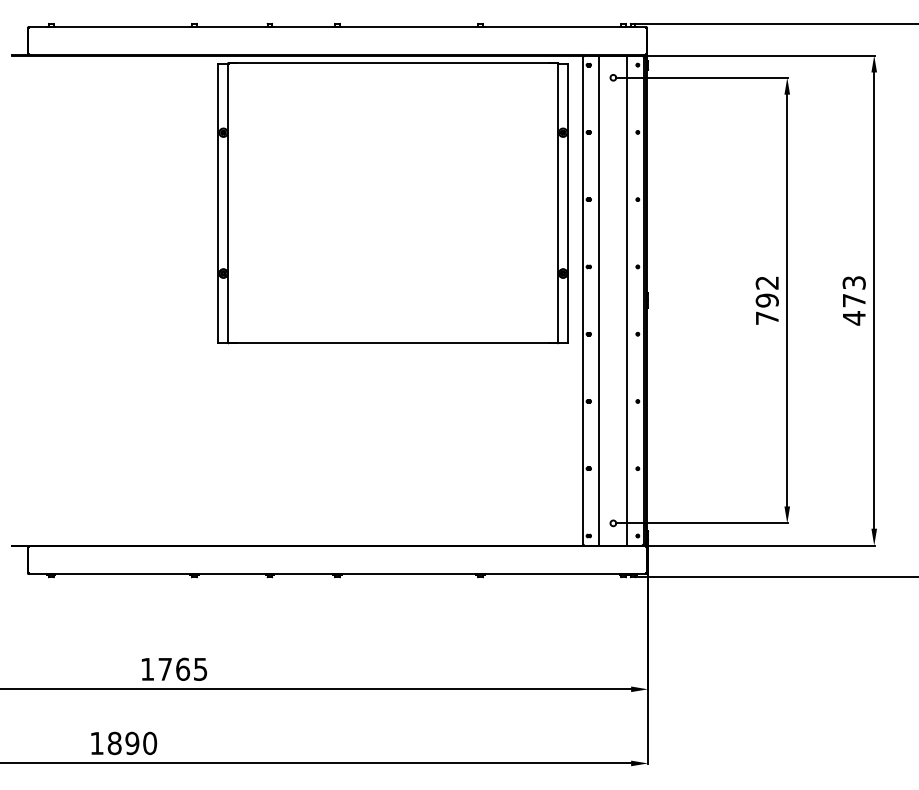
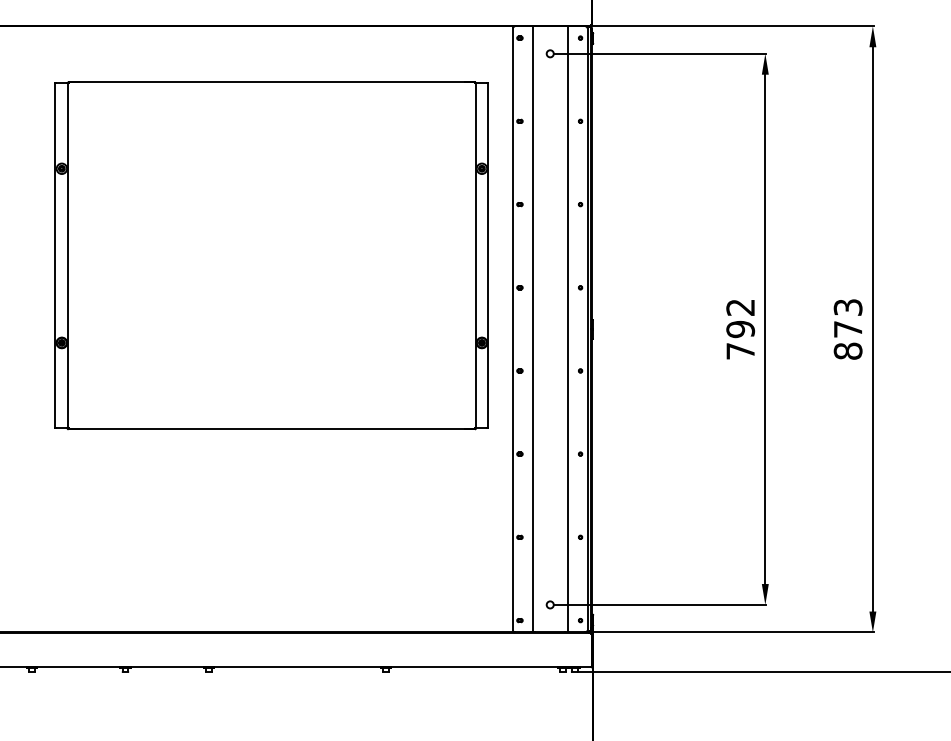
part: (392, 203) -> (270, 256), moved
text: (853, 318) -> (847, 351), 473 -> 873

